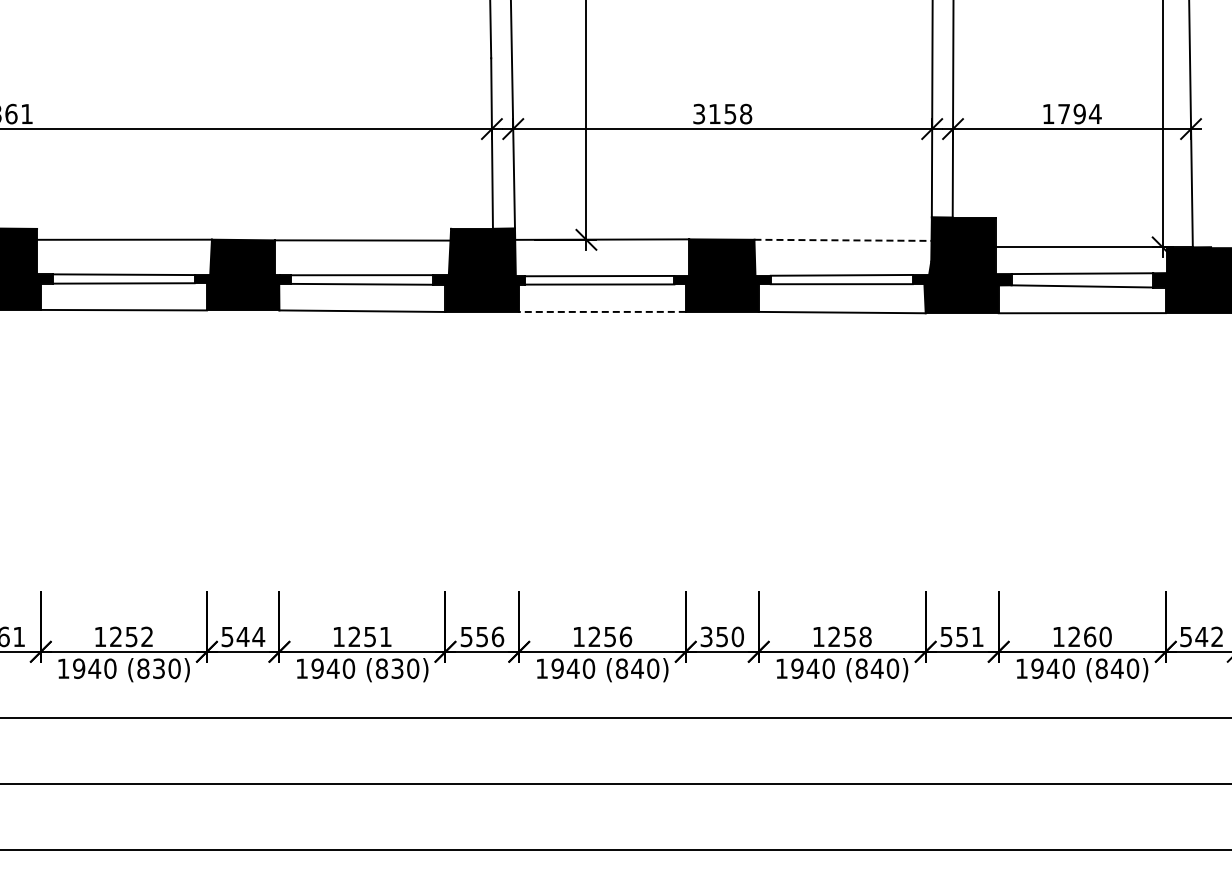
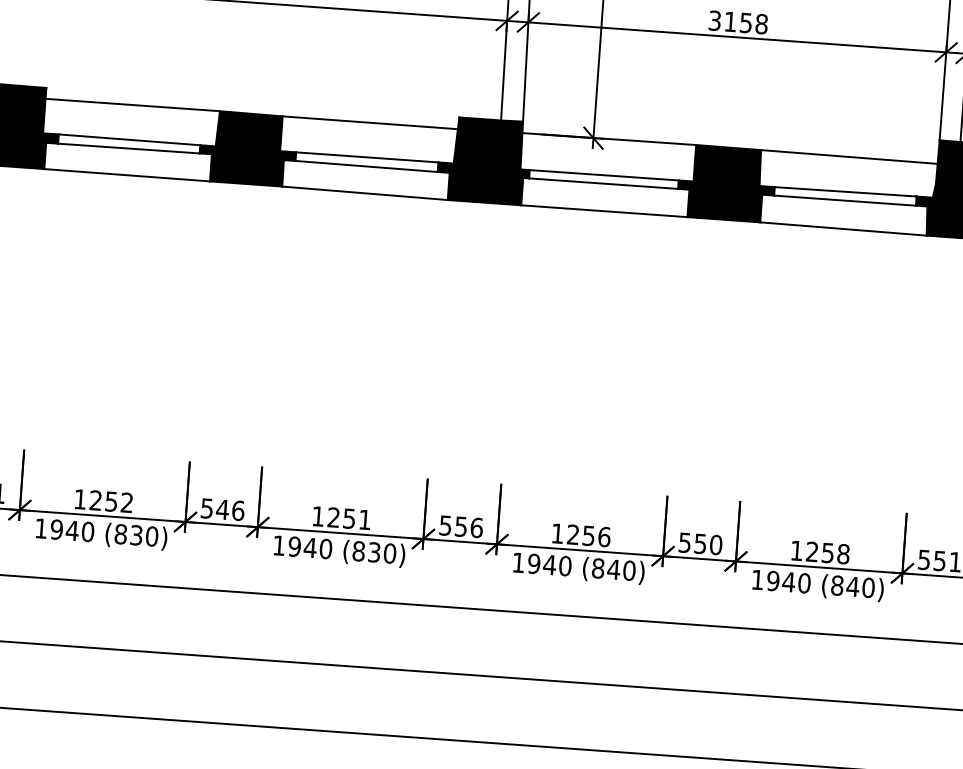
line: (842, 240) -> (848, 157), dashed -> solid
line: (602, 311) -> (604, 210), dashed -> solid
text: (258, 636) -> (238, 510), 544 -> 546
text: (706, 636) -> (684, 542), 350 -> 550

